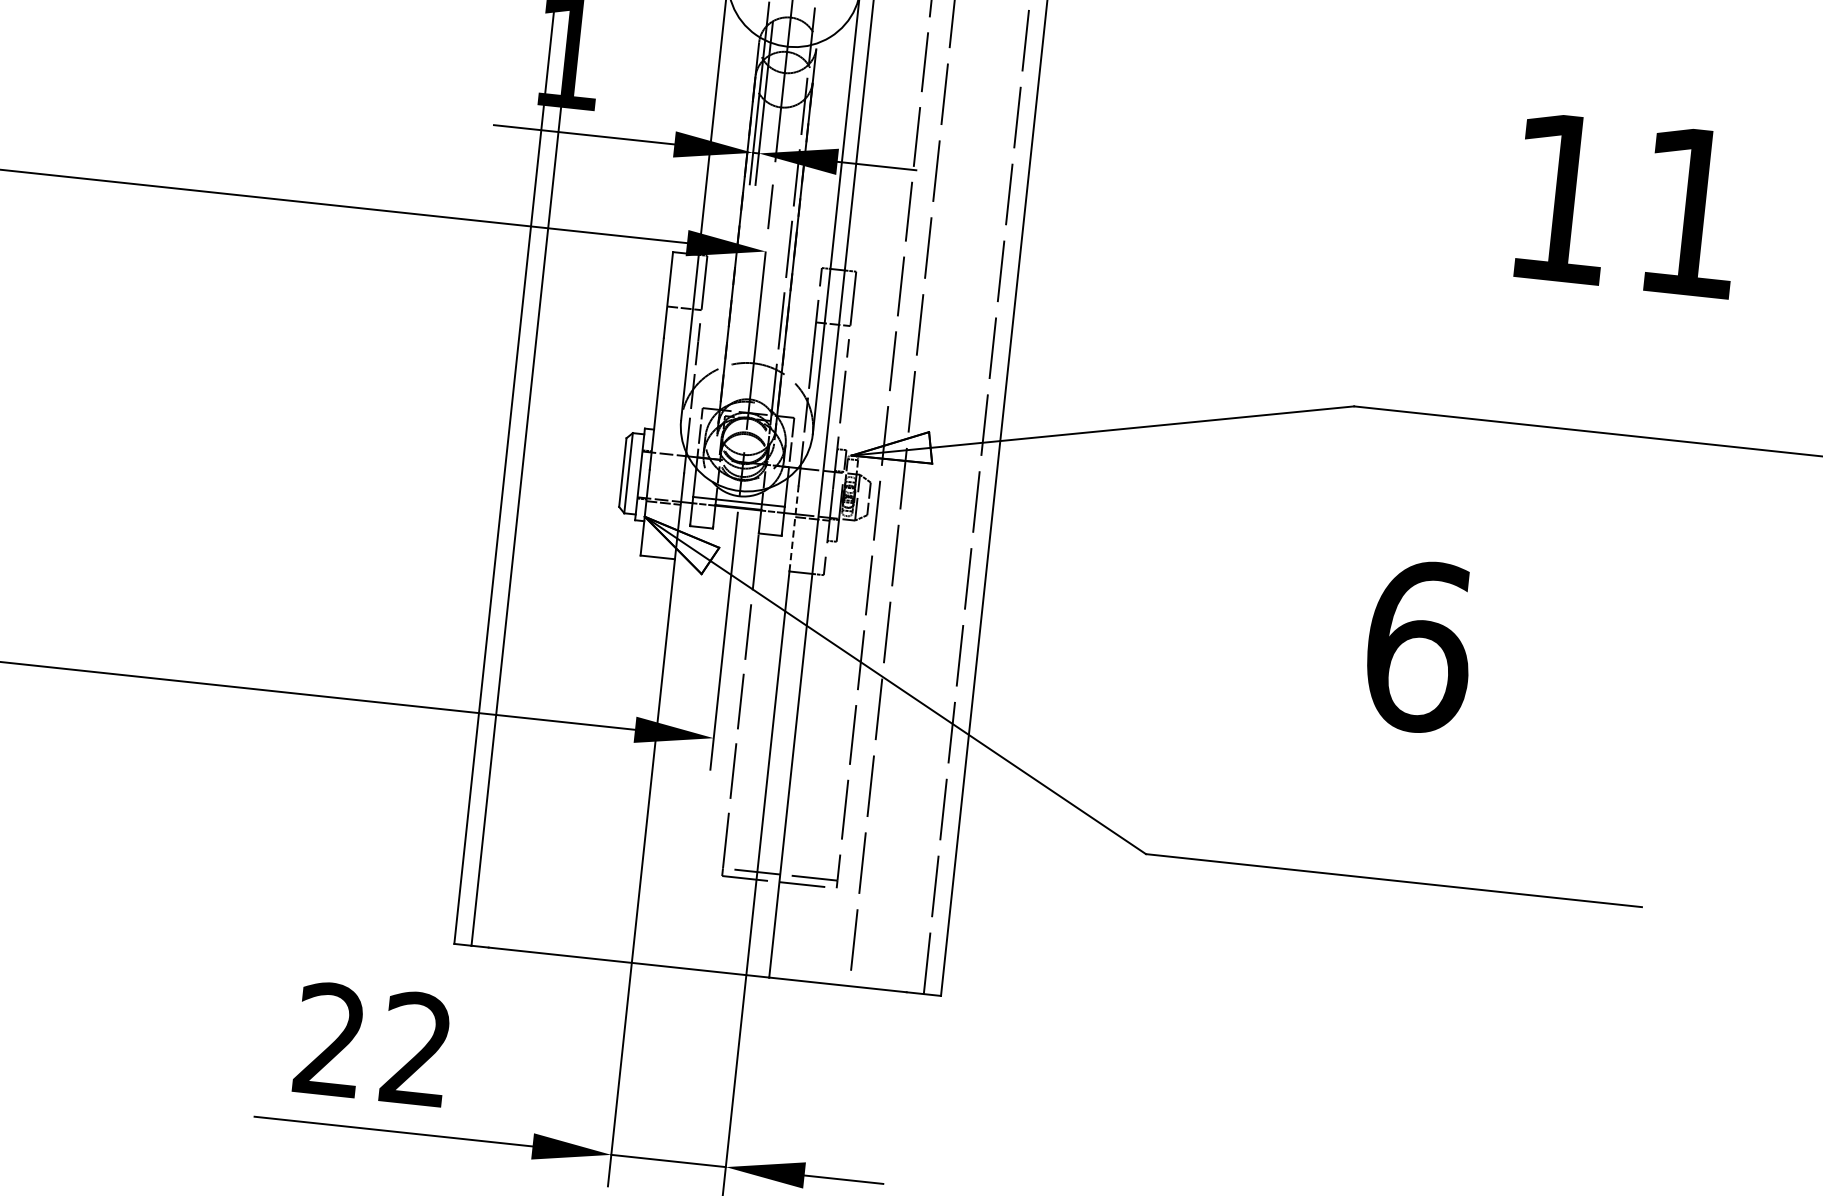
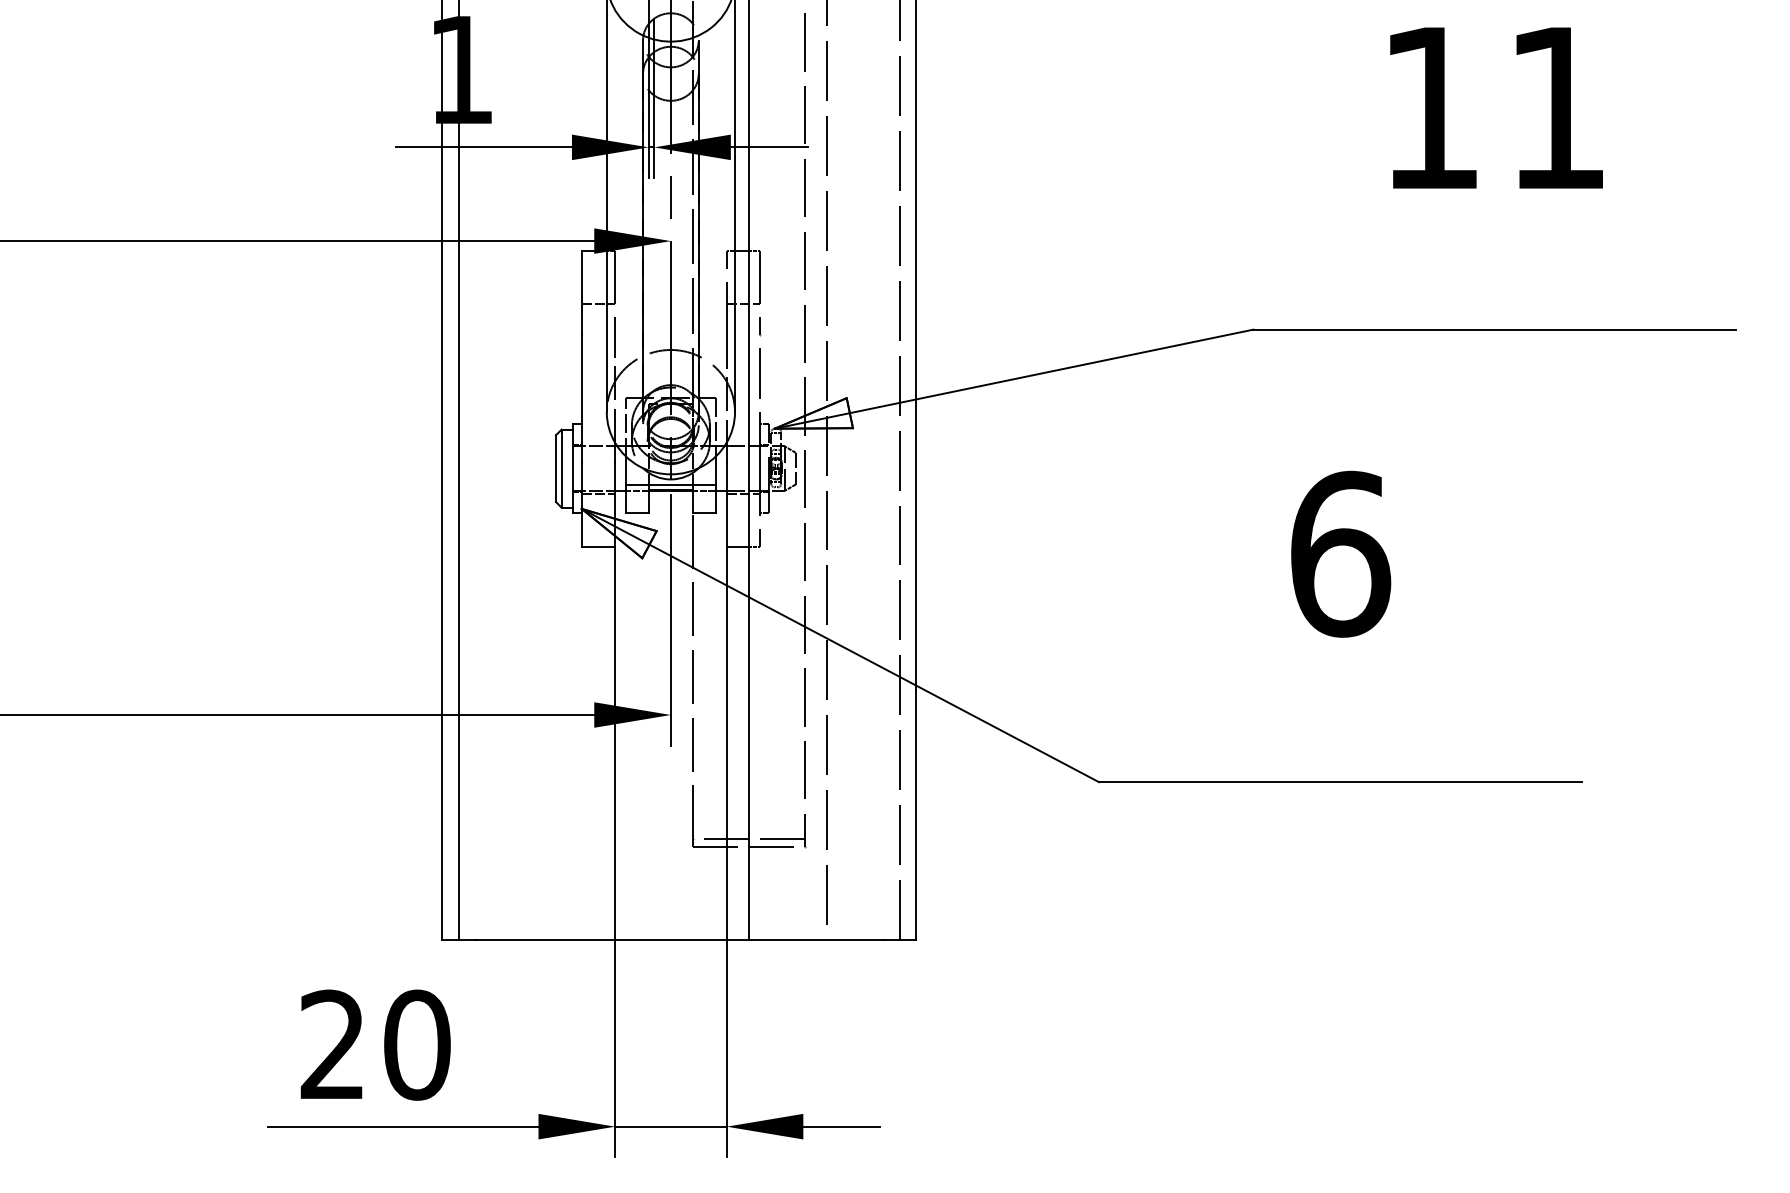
line: (793, 528) -> (726, 504), dashed -> solid
text: (417, 1048) -> (417, 1044), 22 -> 20

